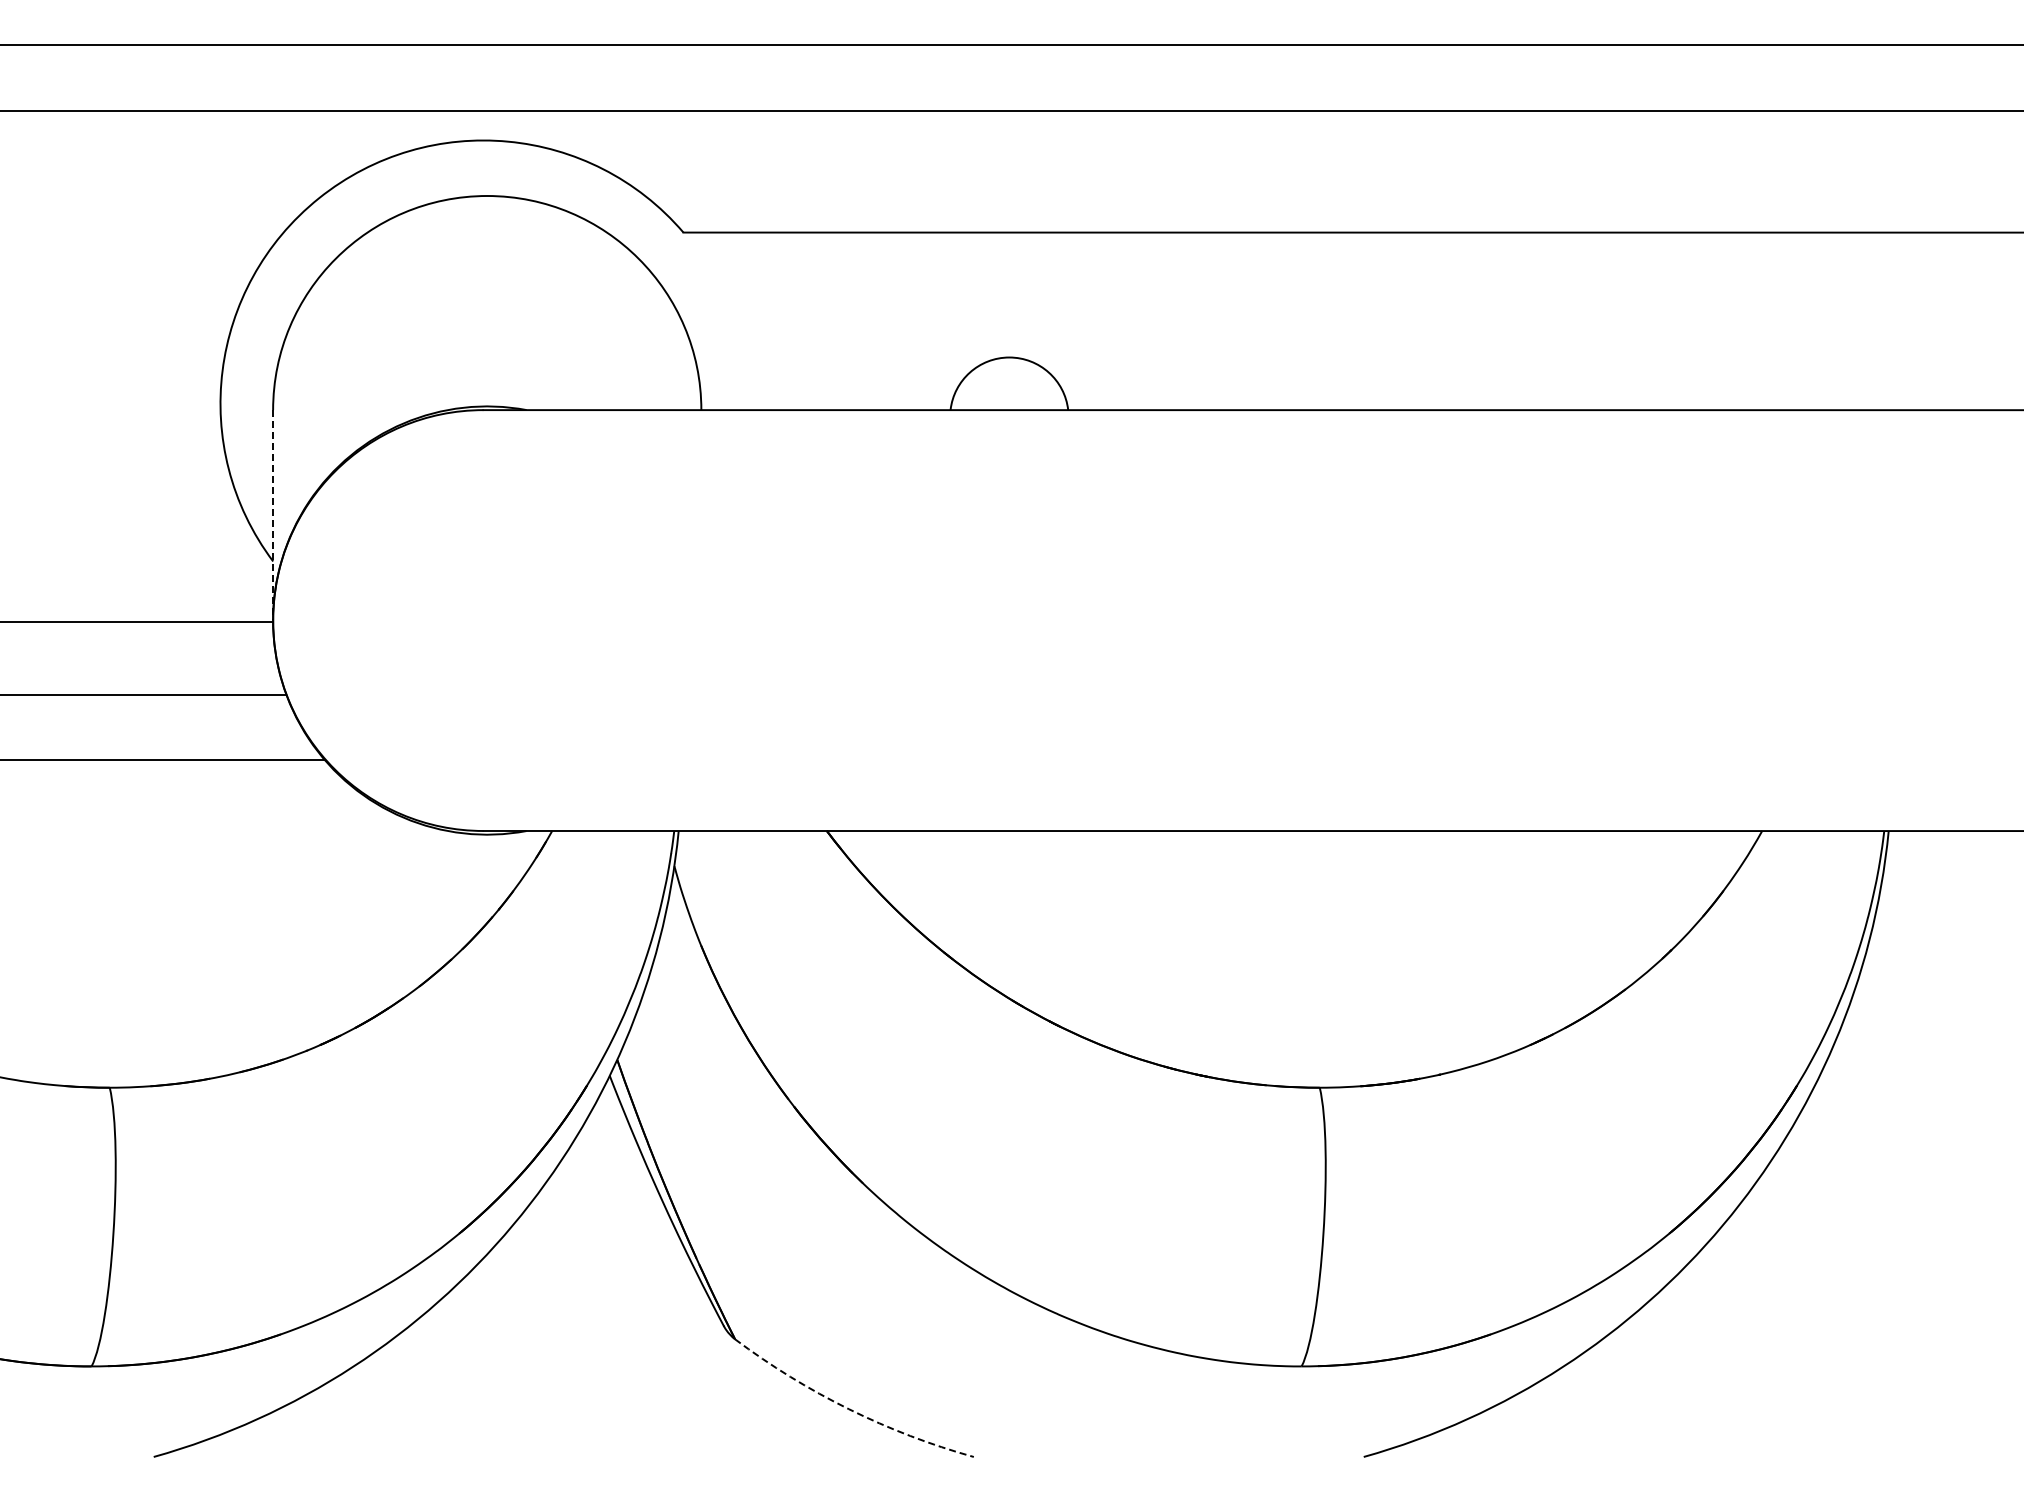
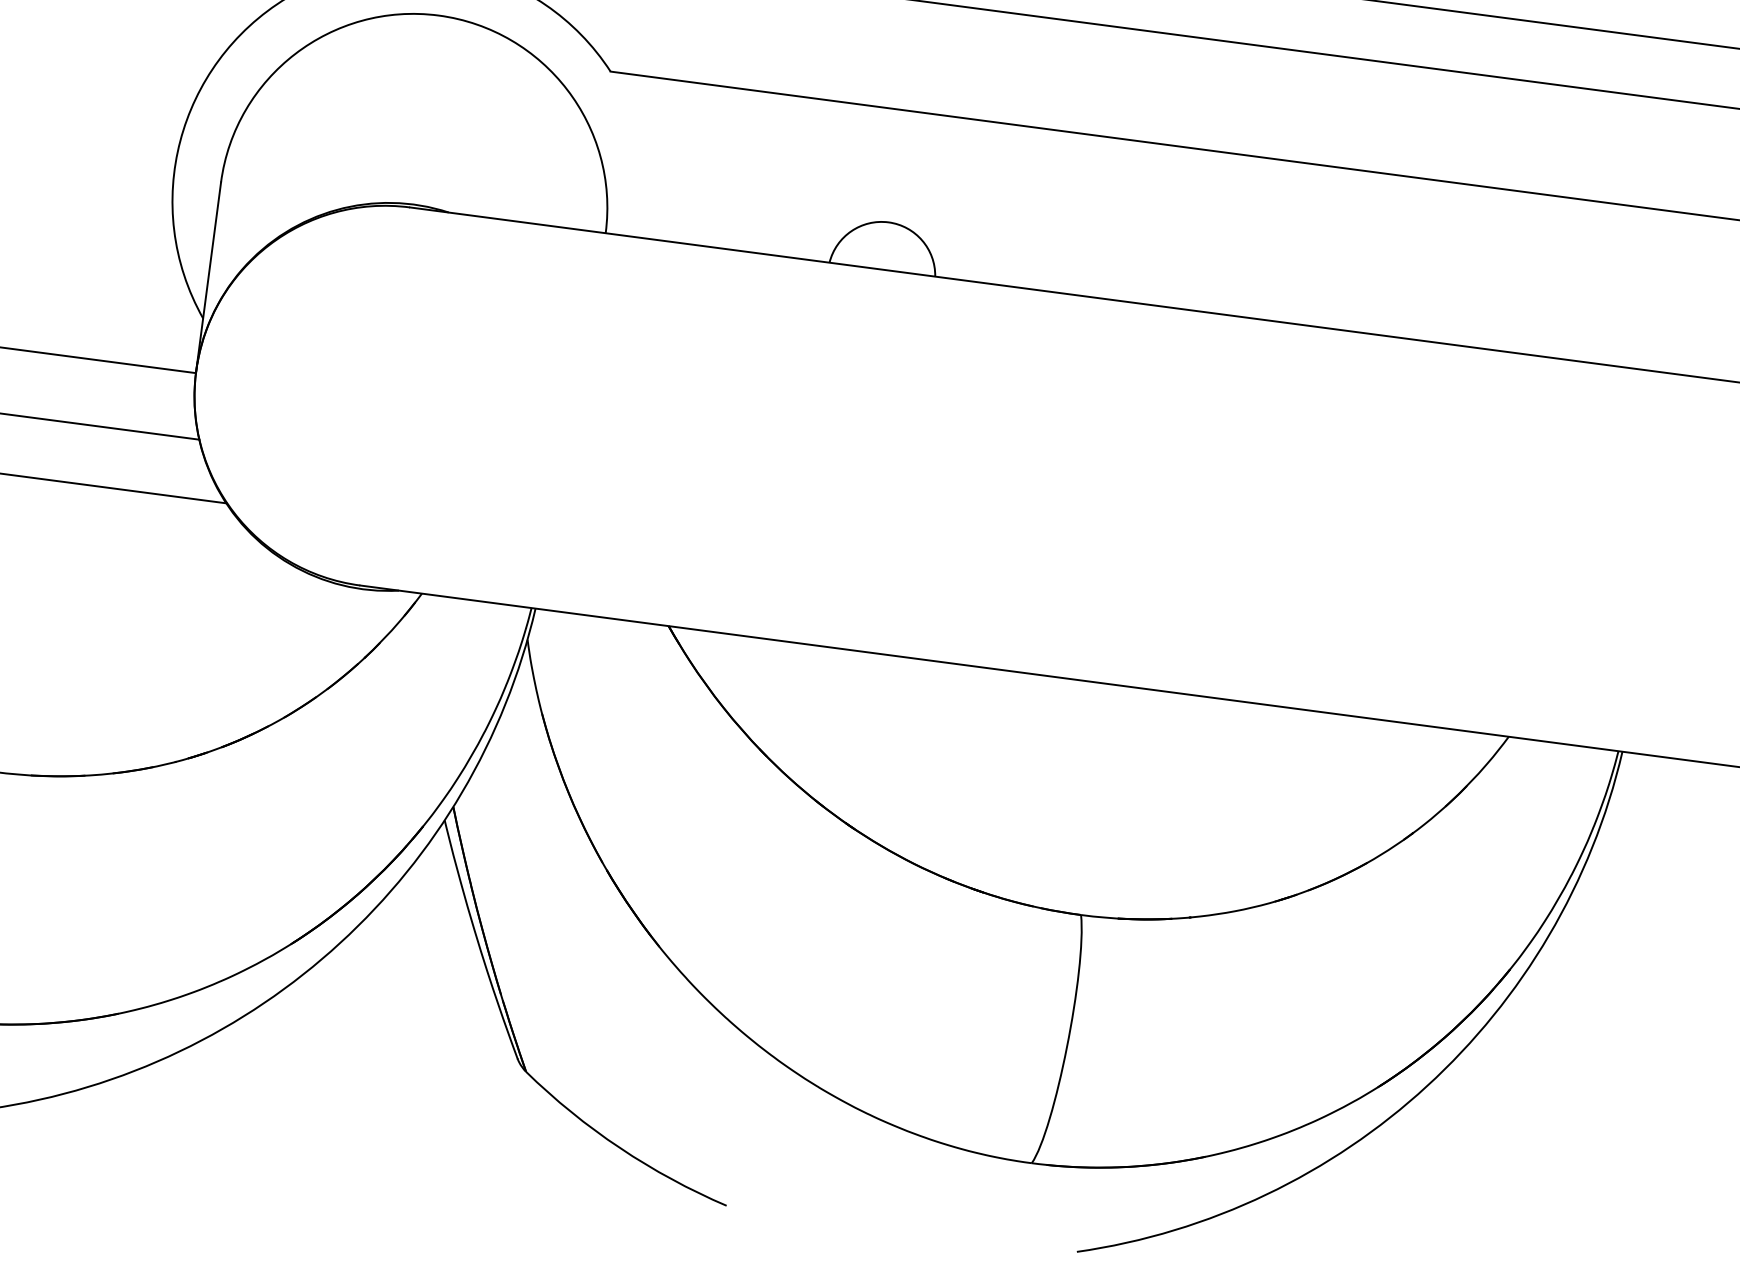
line: (273, 515) -> (208, 277), dashed -> solid
arc: (848, 1409) -> (619, 1148), dashed -> solid

